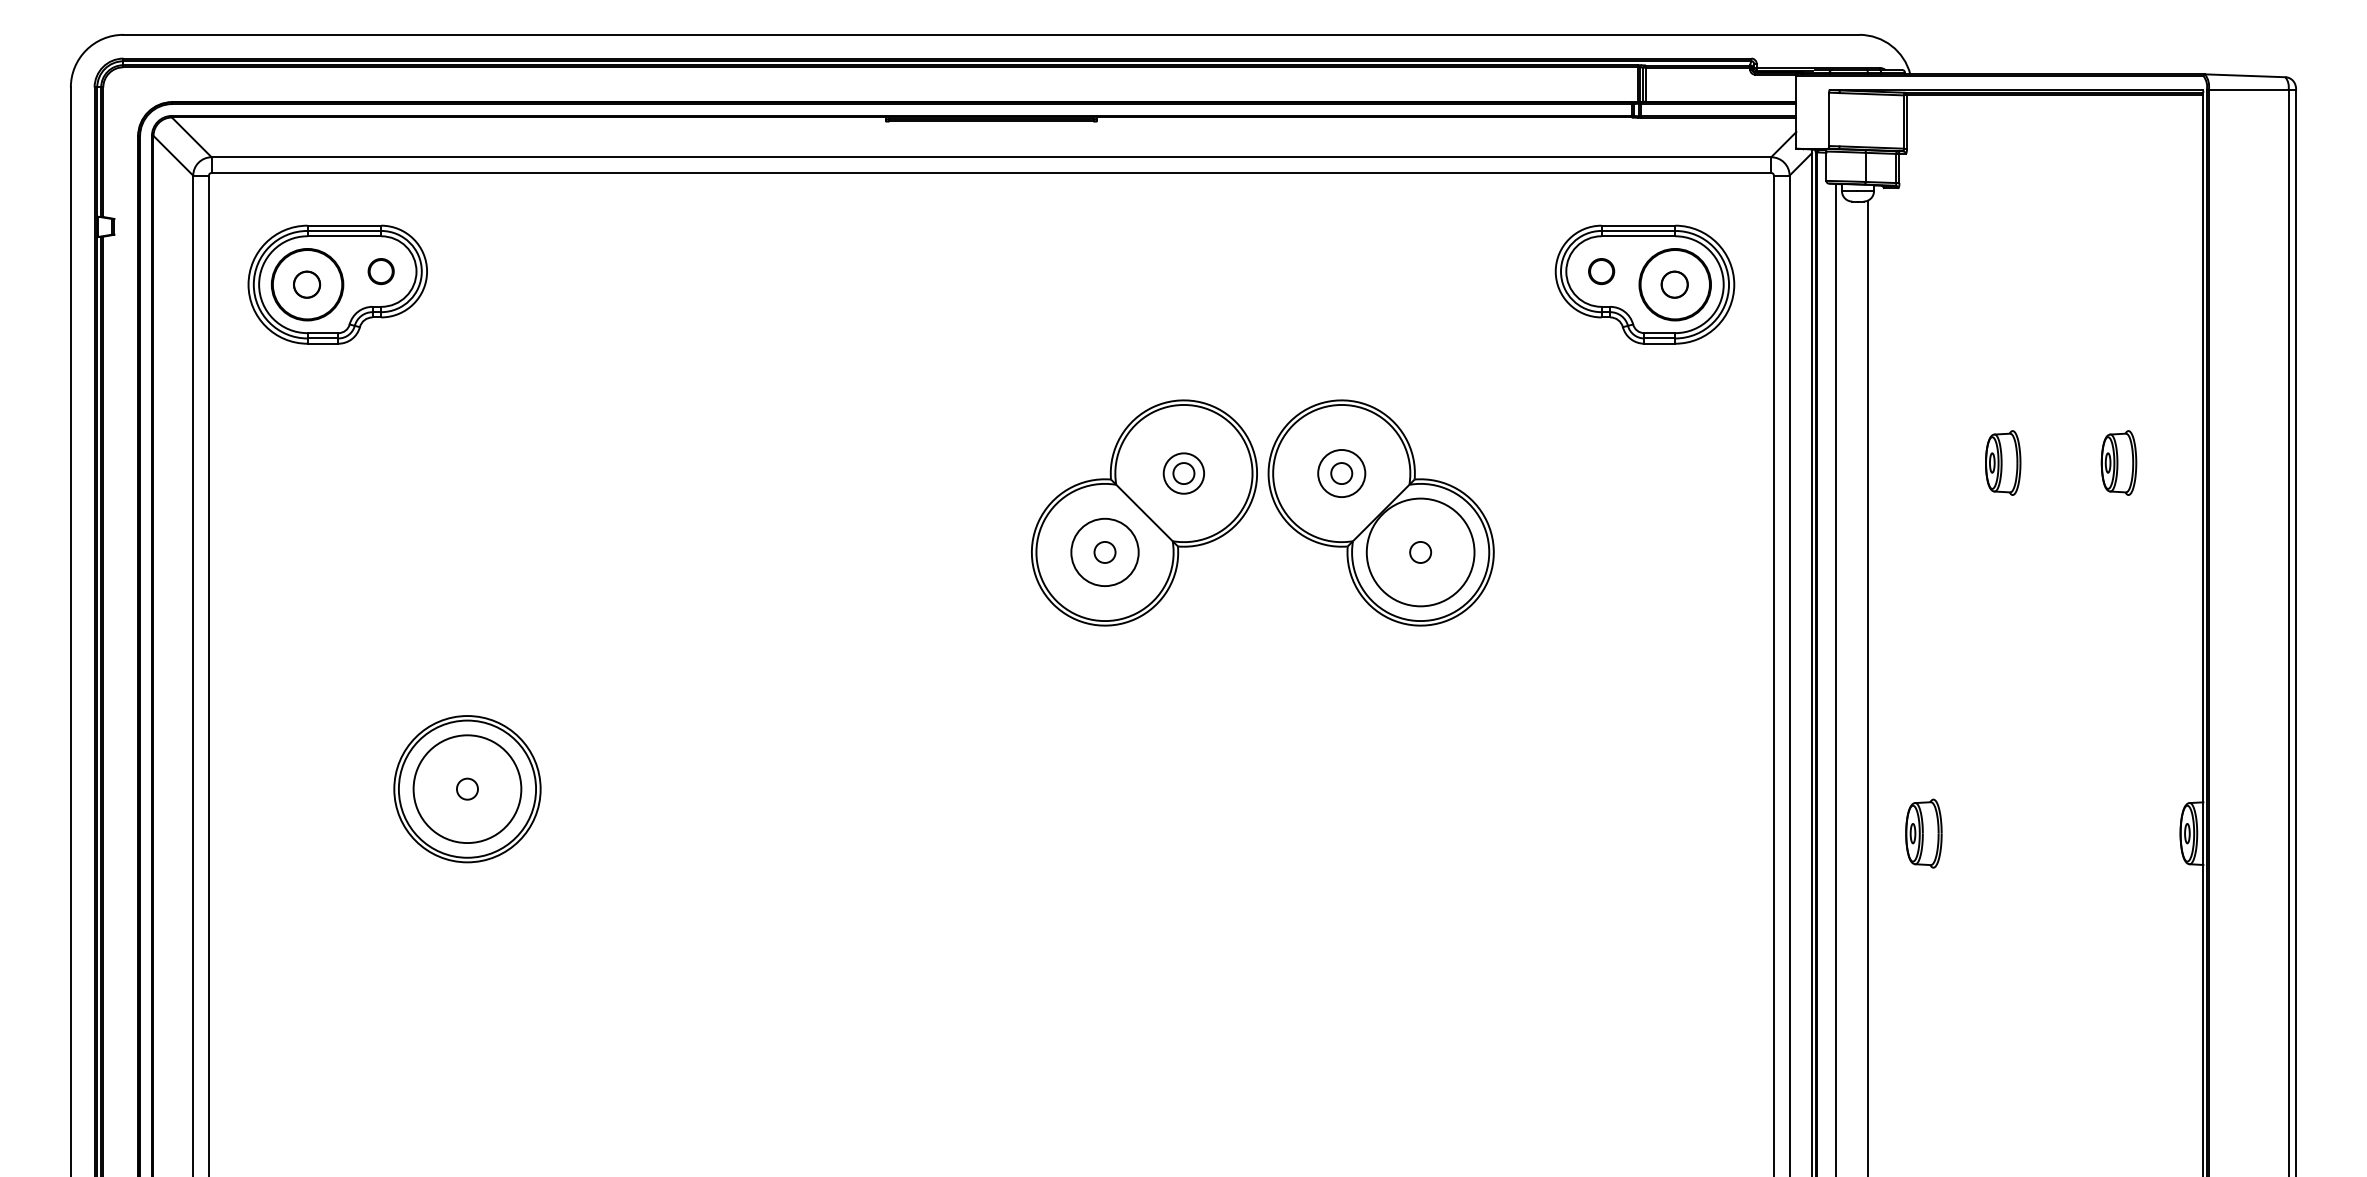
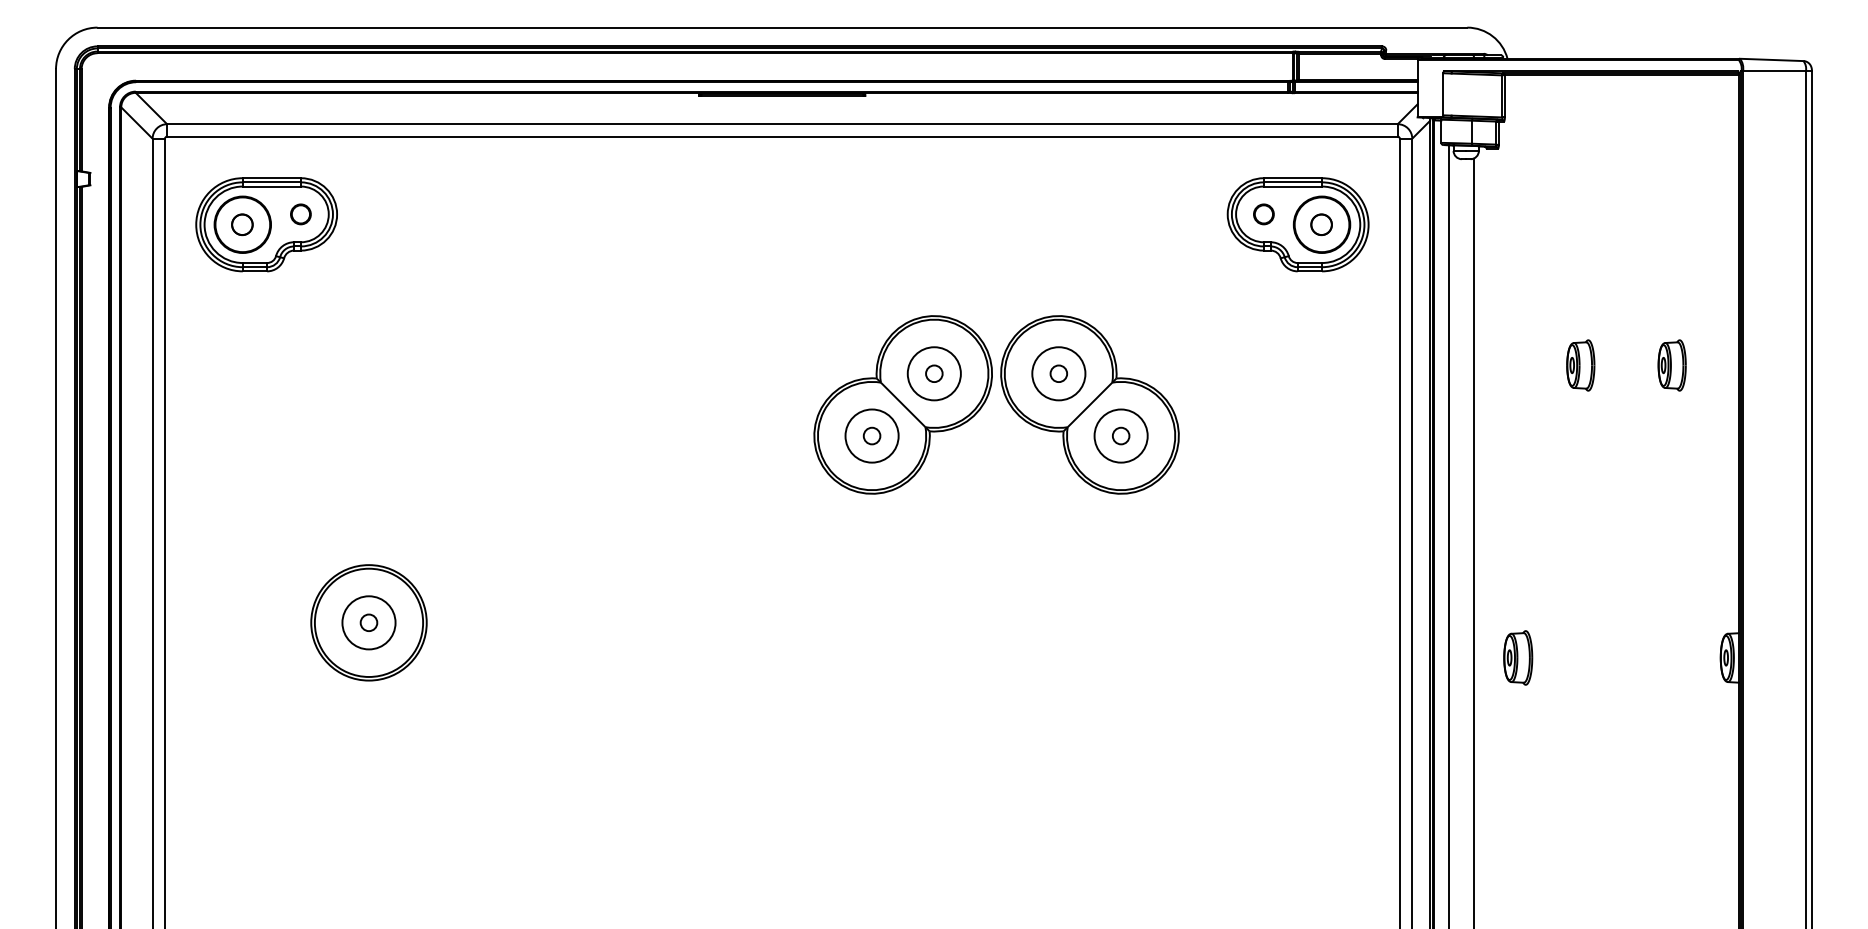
circle: (1182, 473) -> (933, 373), size x1.67
circle: (1341, 473) -> (1058, 373), size x1.43
circle: (1419, 551) -> (1120, 435), size x0.62
circle: (466, 788) -> (368, 622), size x0.62

